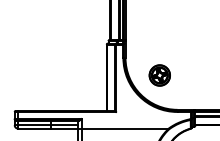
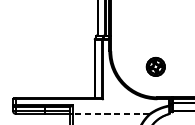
part: (159, 75) -> (155, 66), moved
line: (124, 128) -> (110, 113), solid -> dashed

